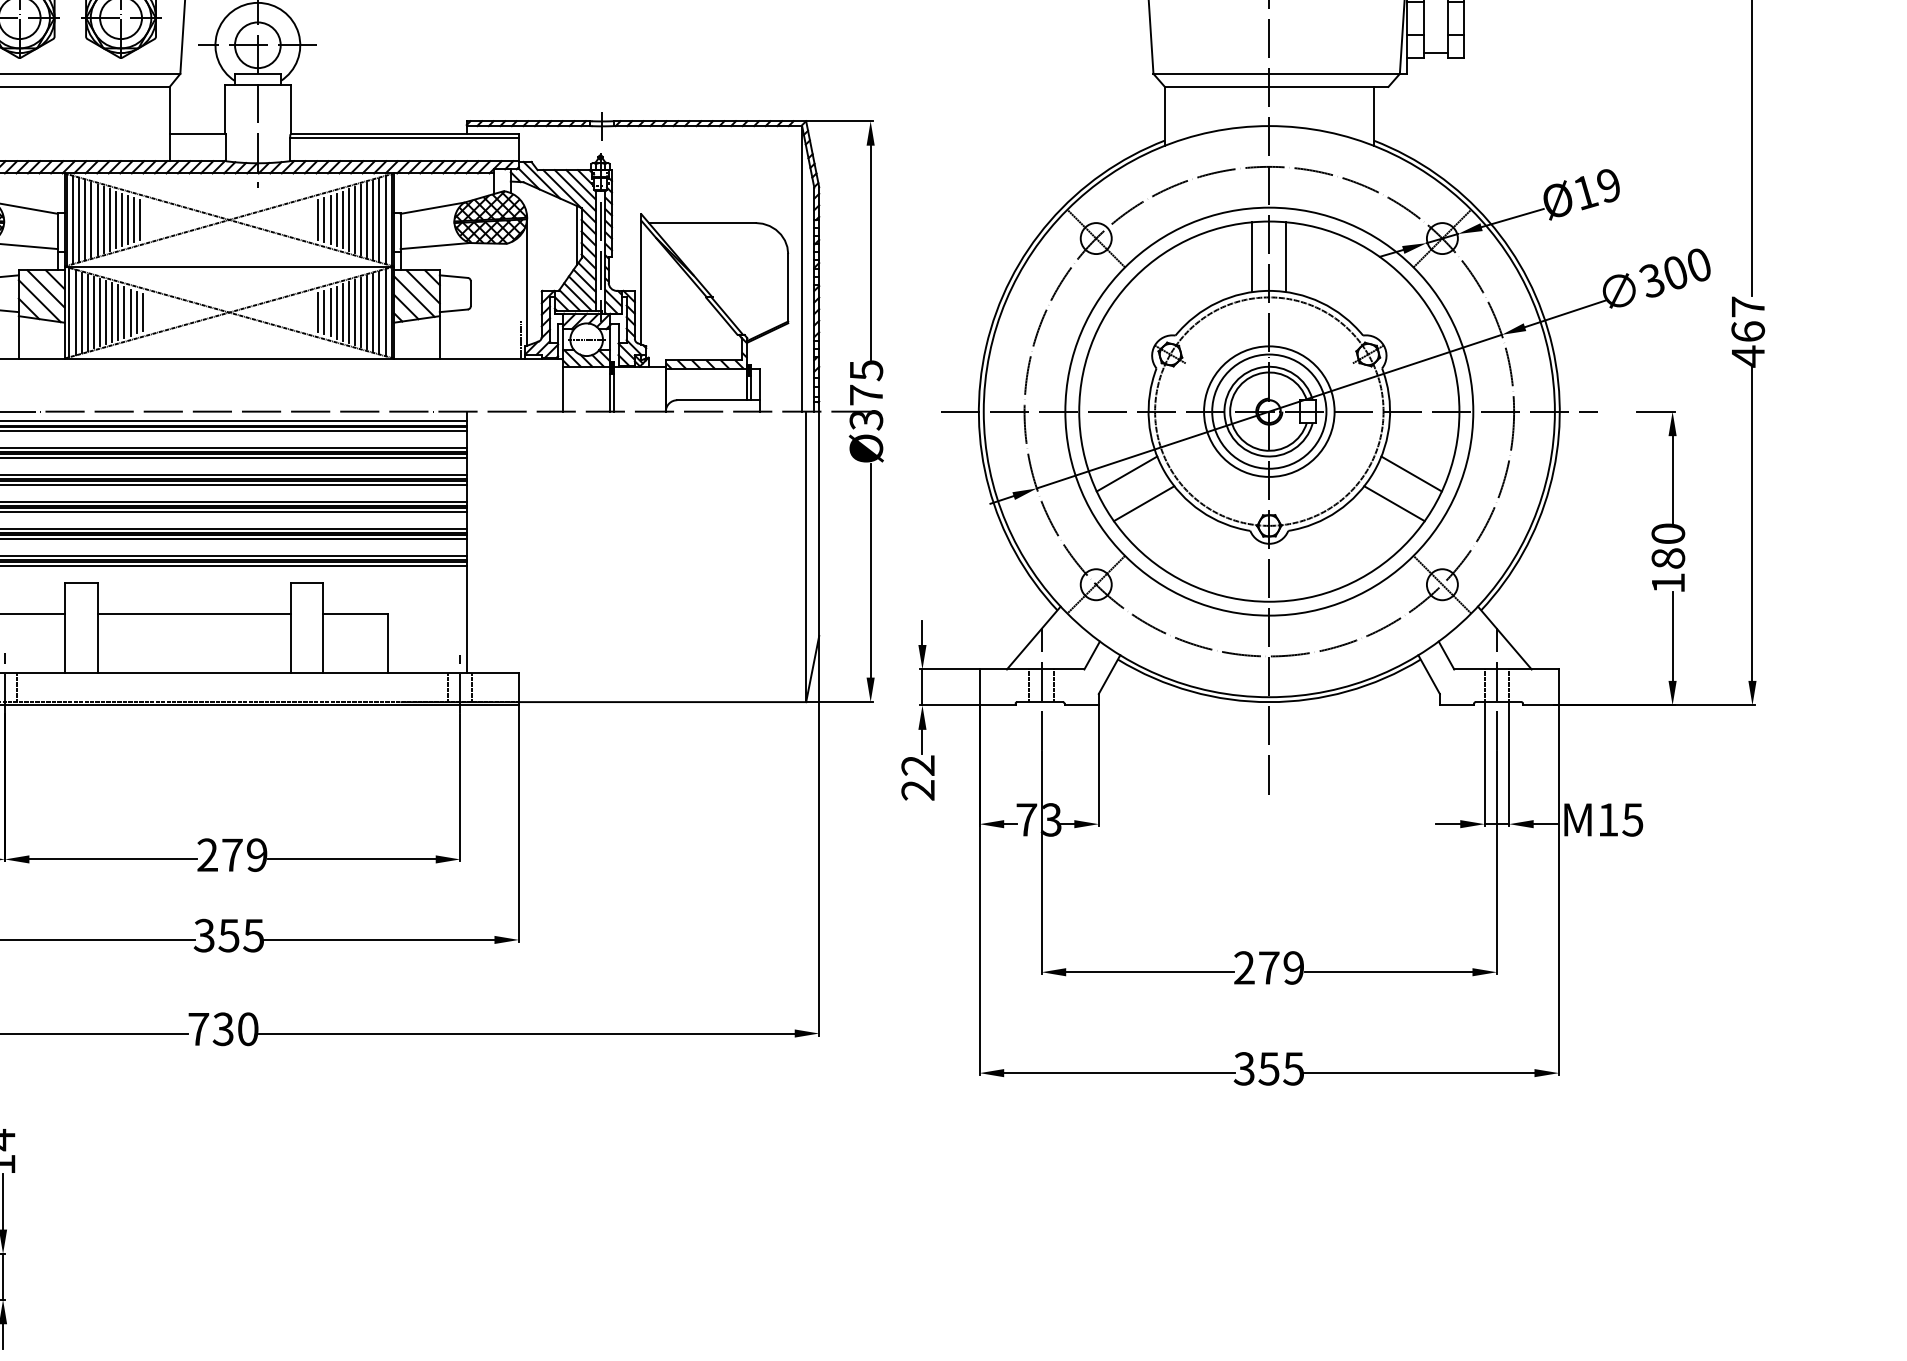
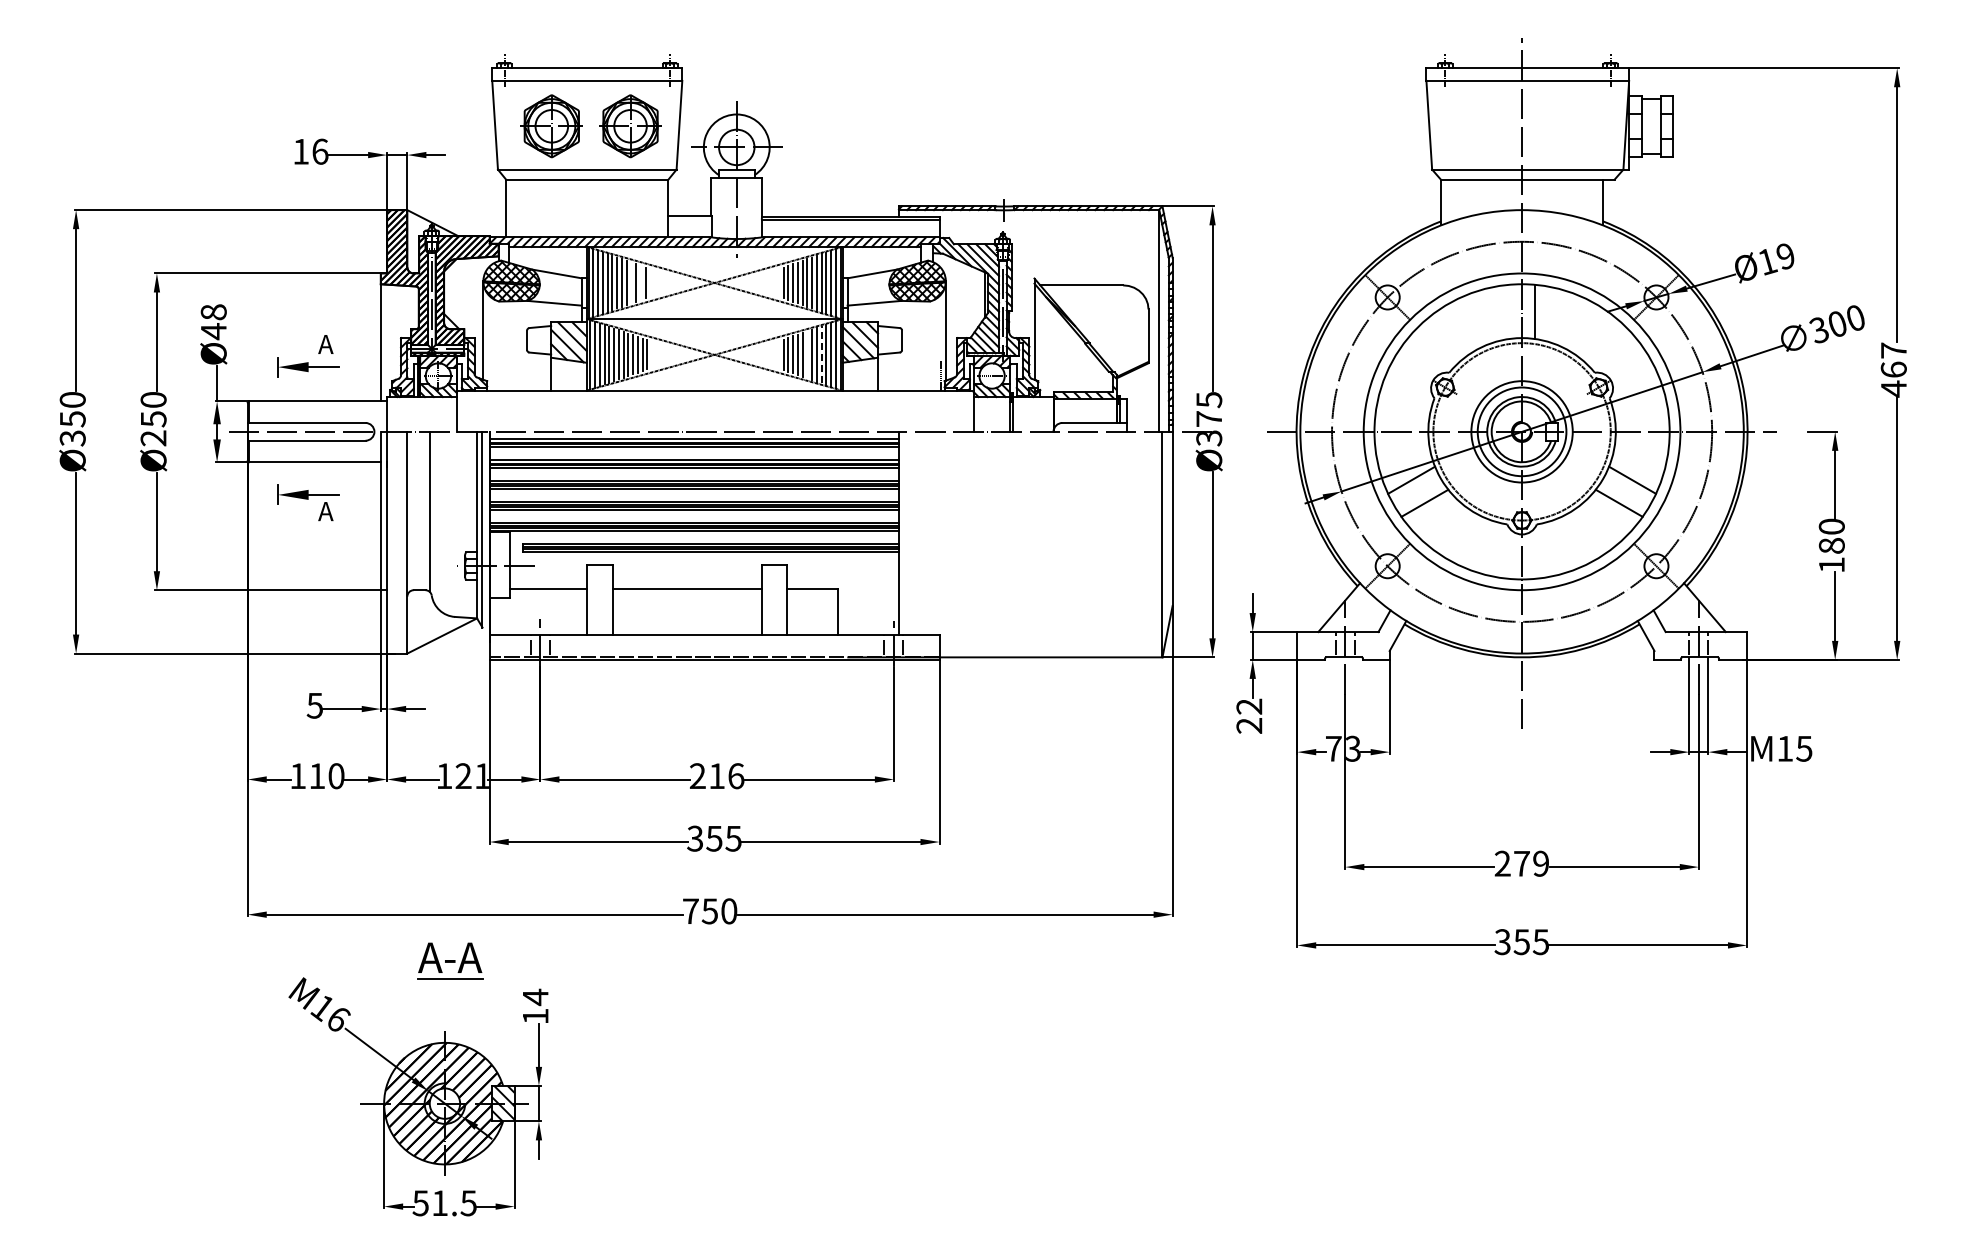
line: (122, 219) -> (631, 282), removed
line: (133, 219) -> (640, 282), removed
line: (1251, 256) -> (1508, 311), removed
line: (348, 312) -> (807, 354), removed
line: (366, 312) -> (821, 354), solid -> dashed
text: (244, 855) -> (726, 776), 279 -> 216
text: (222, 1028) -> (709, 910), 730 -> 750

